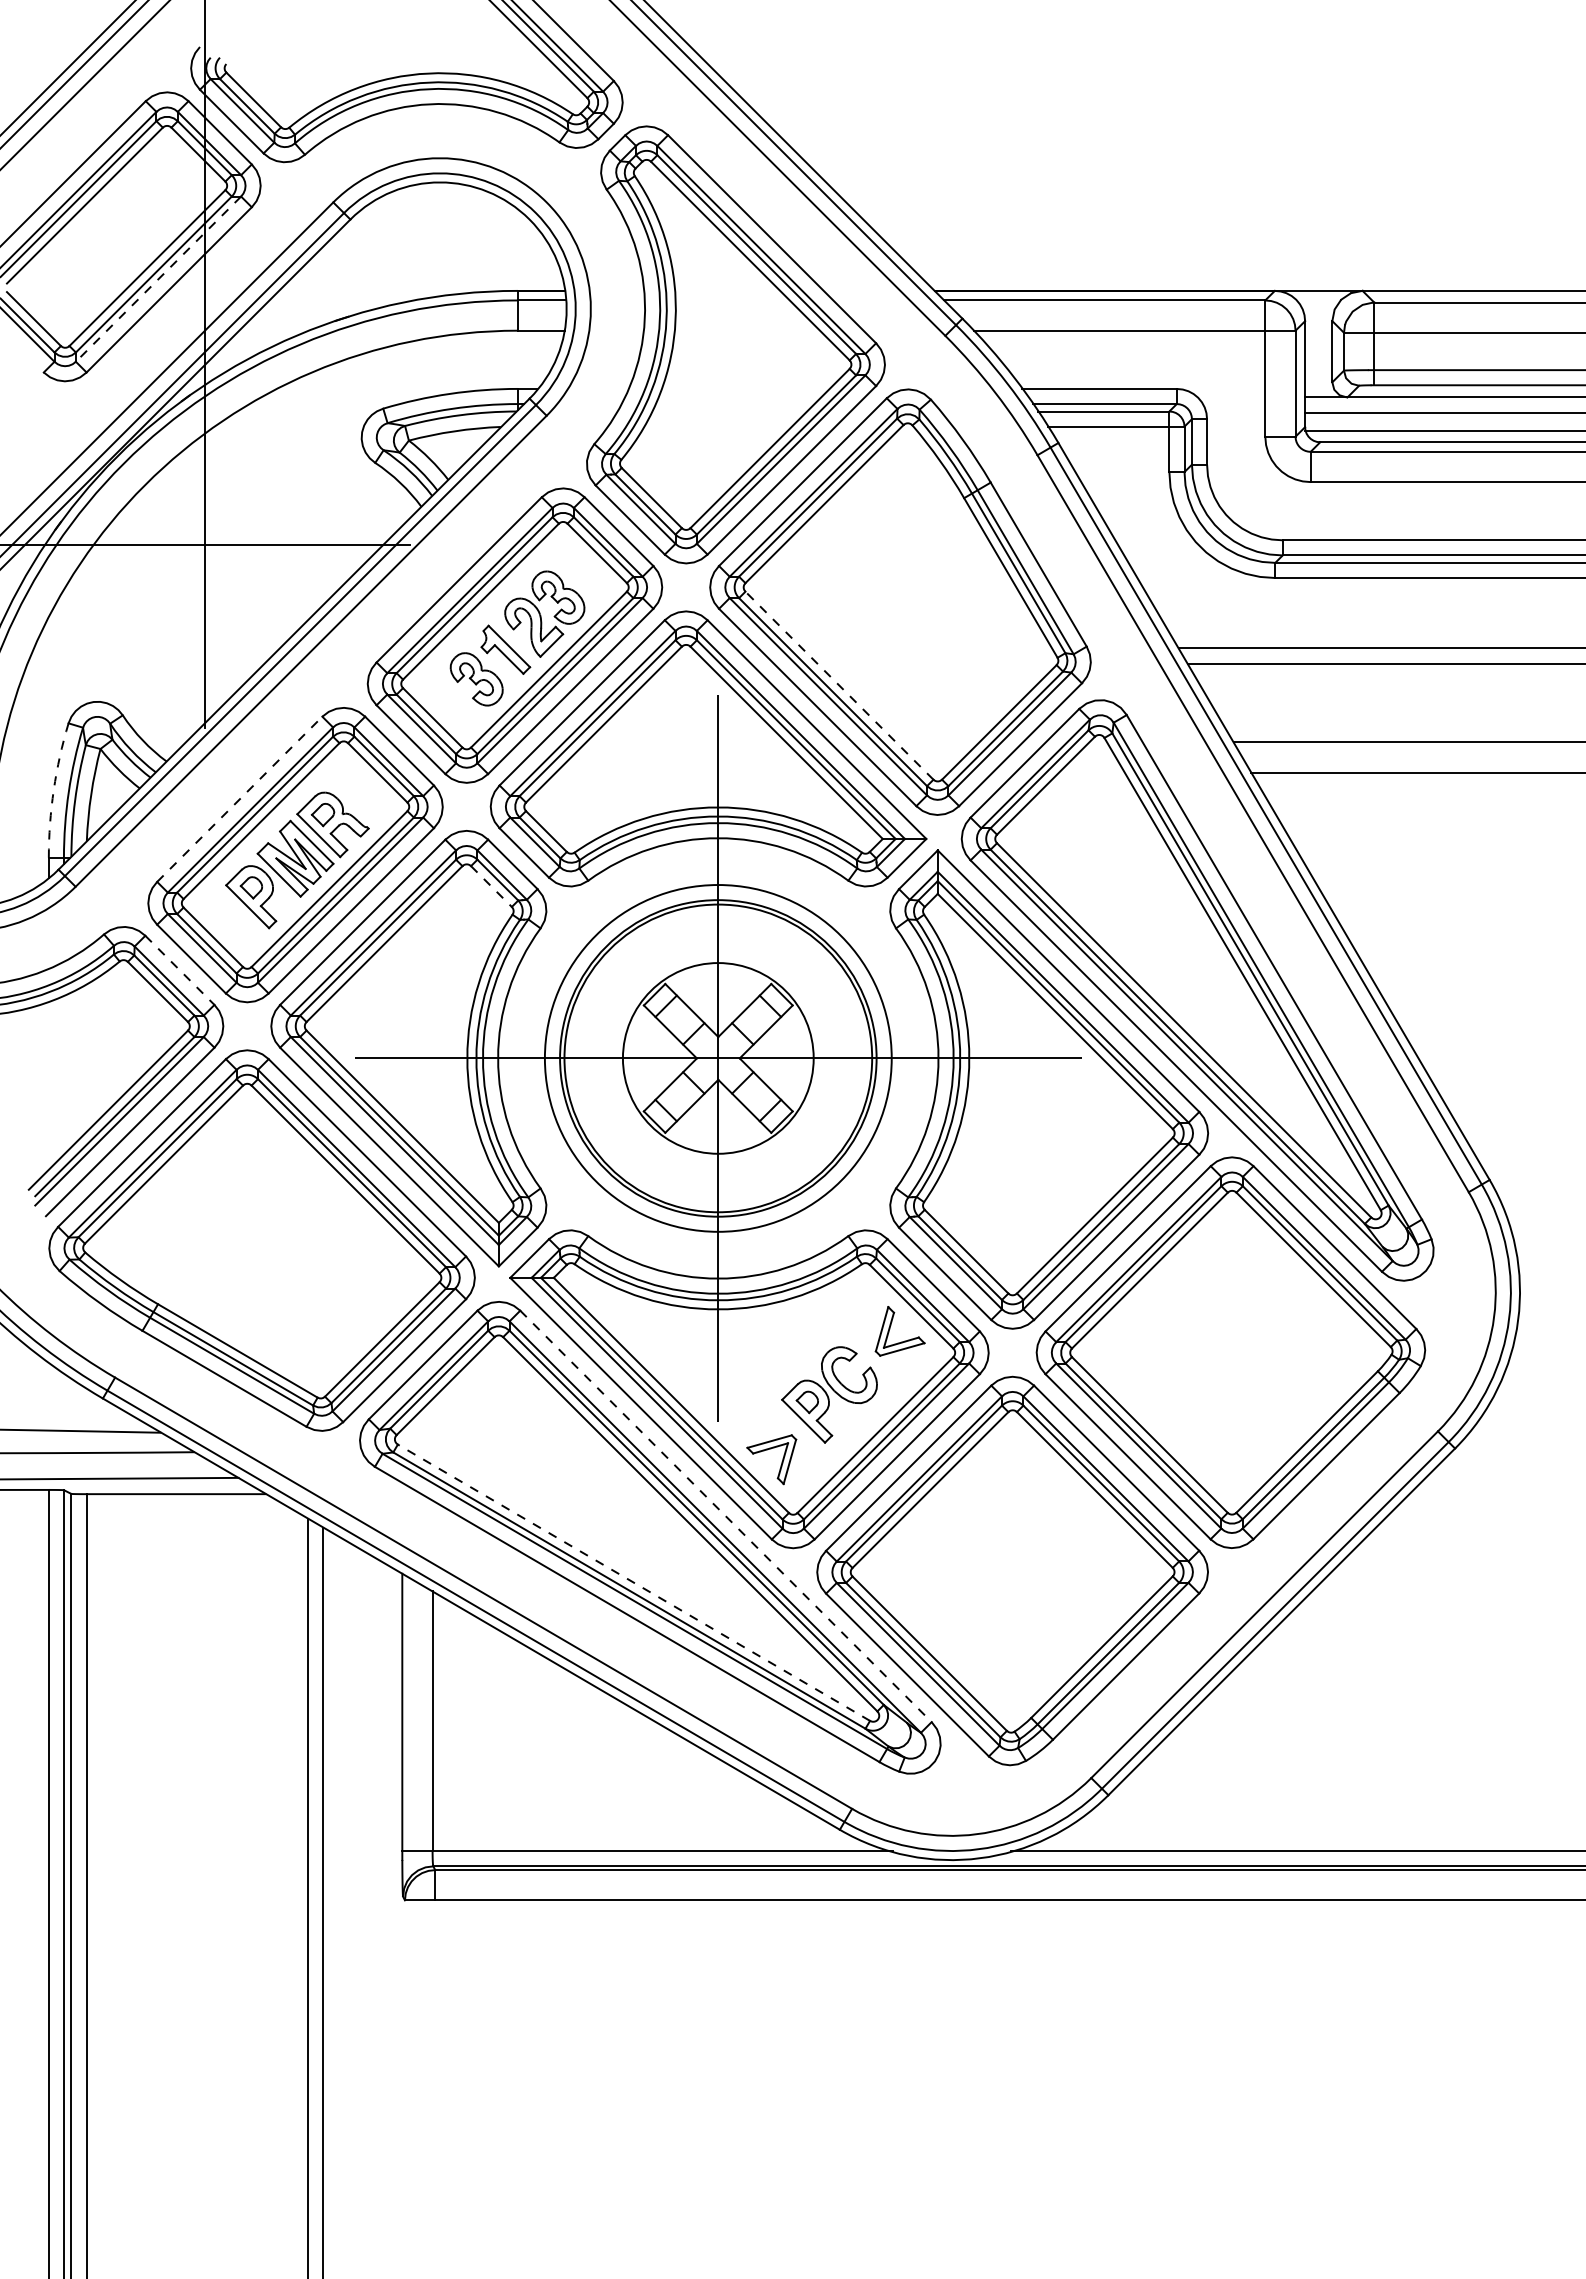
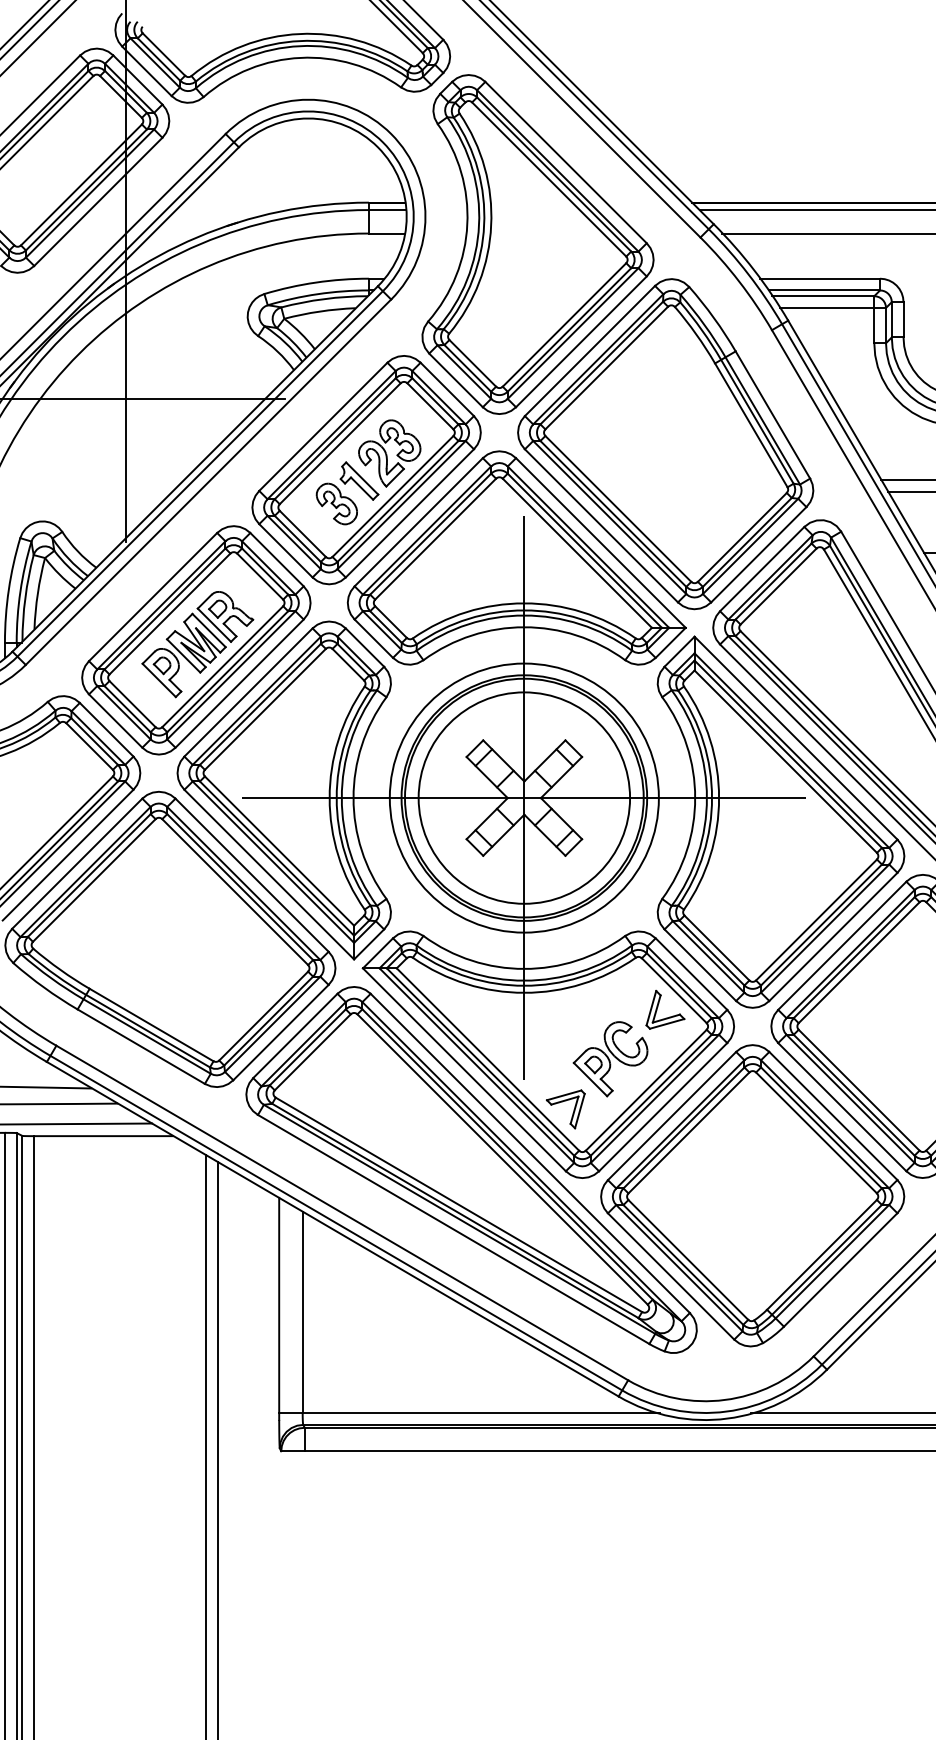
line: (158, 279) -> (90, 193), dashed -> solid
line: (839, 685) -> (618, 508), dashed -> solid
arc: (53, 789) -> (8, 589), dashed -> solid
line: (239, 799) -> (152, 597), dashed -> solid
line: (491, 886) -> (348, 664), dashed -> solid
line: (179, 970) -> (106, 729), dashed -> solid
circle: (718, 1058) -> (524, 798), size x1.43
line: (725, 1516) -> (529, 1153), dashed -> solid
line: (633, 1582) -> (458, 1204), dashed -> solid

